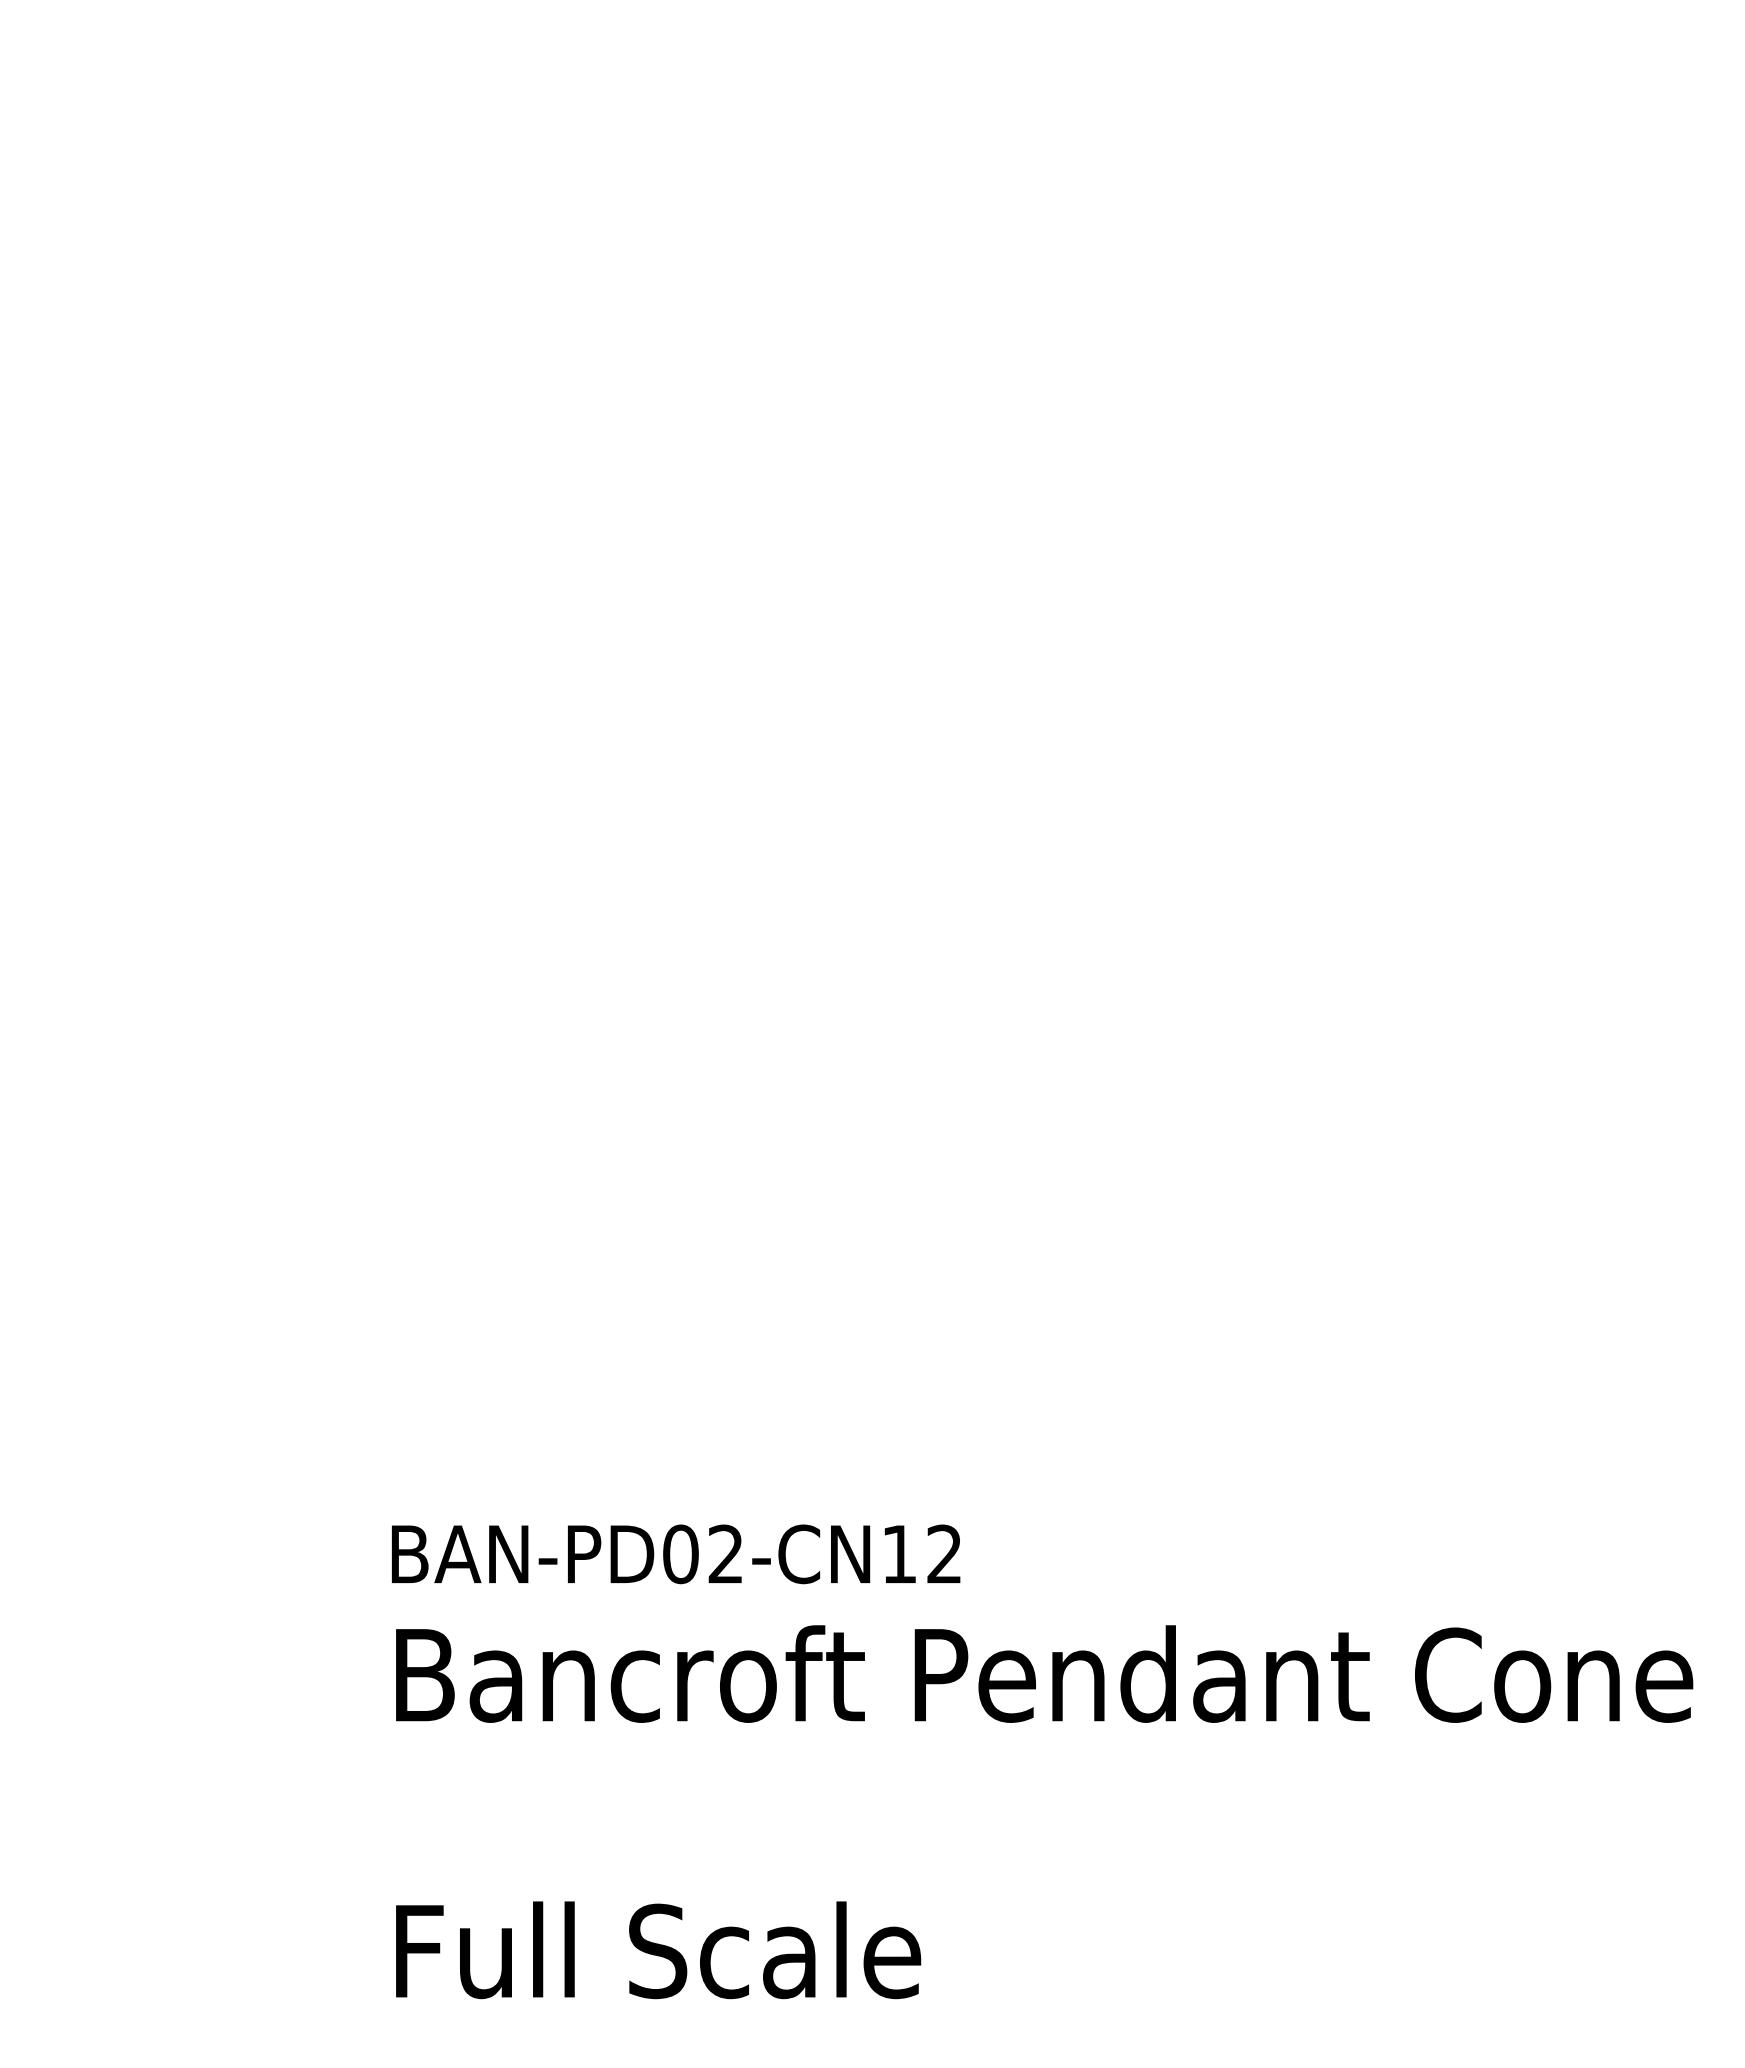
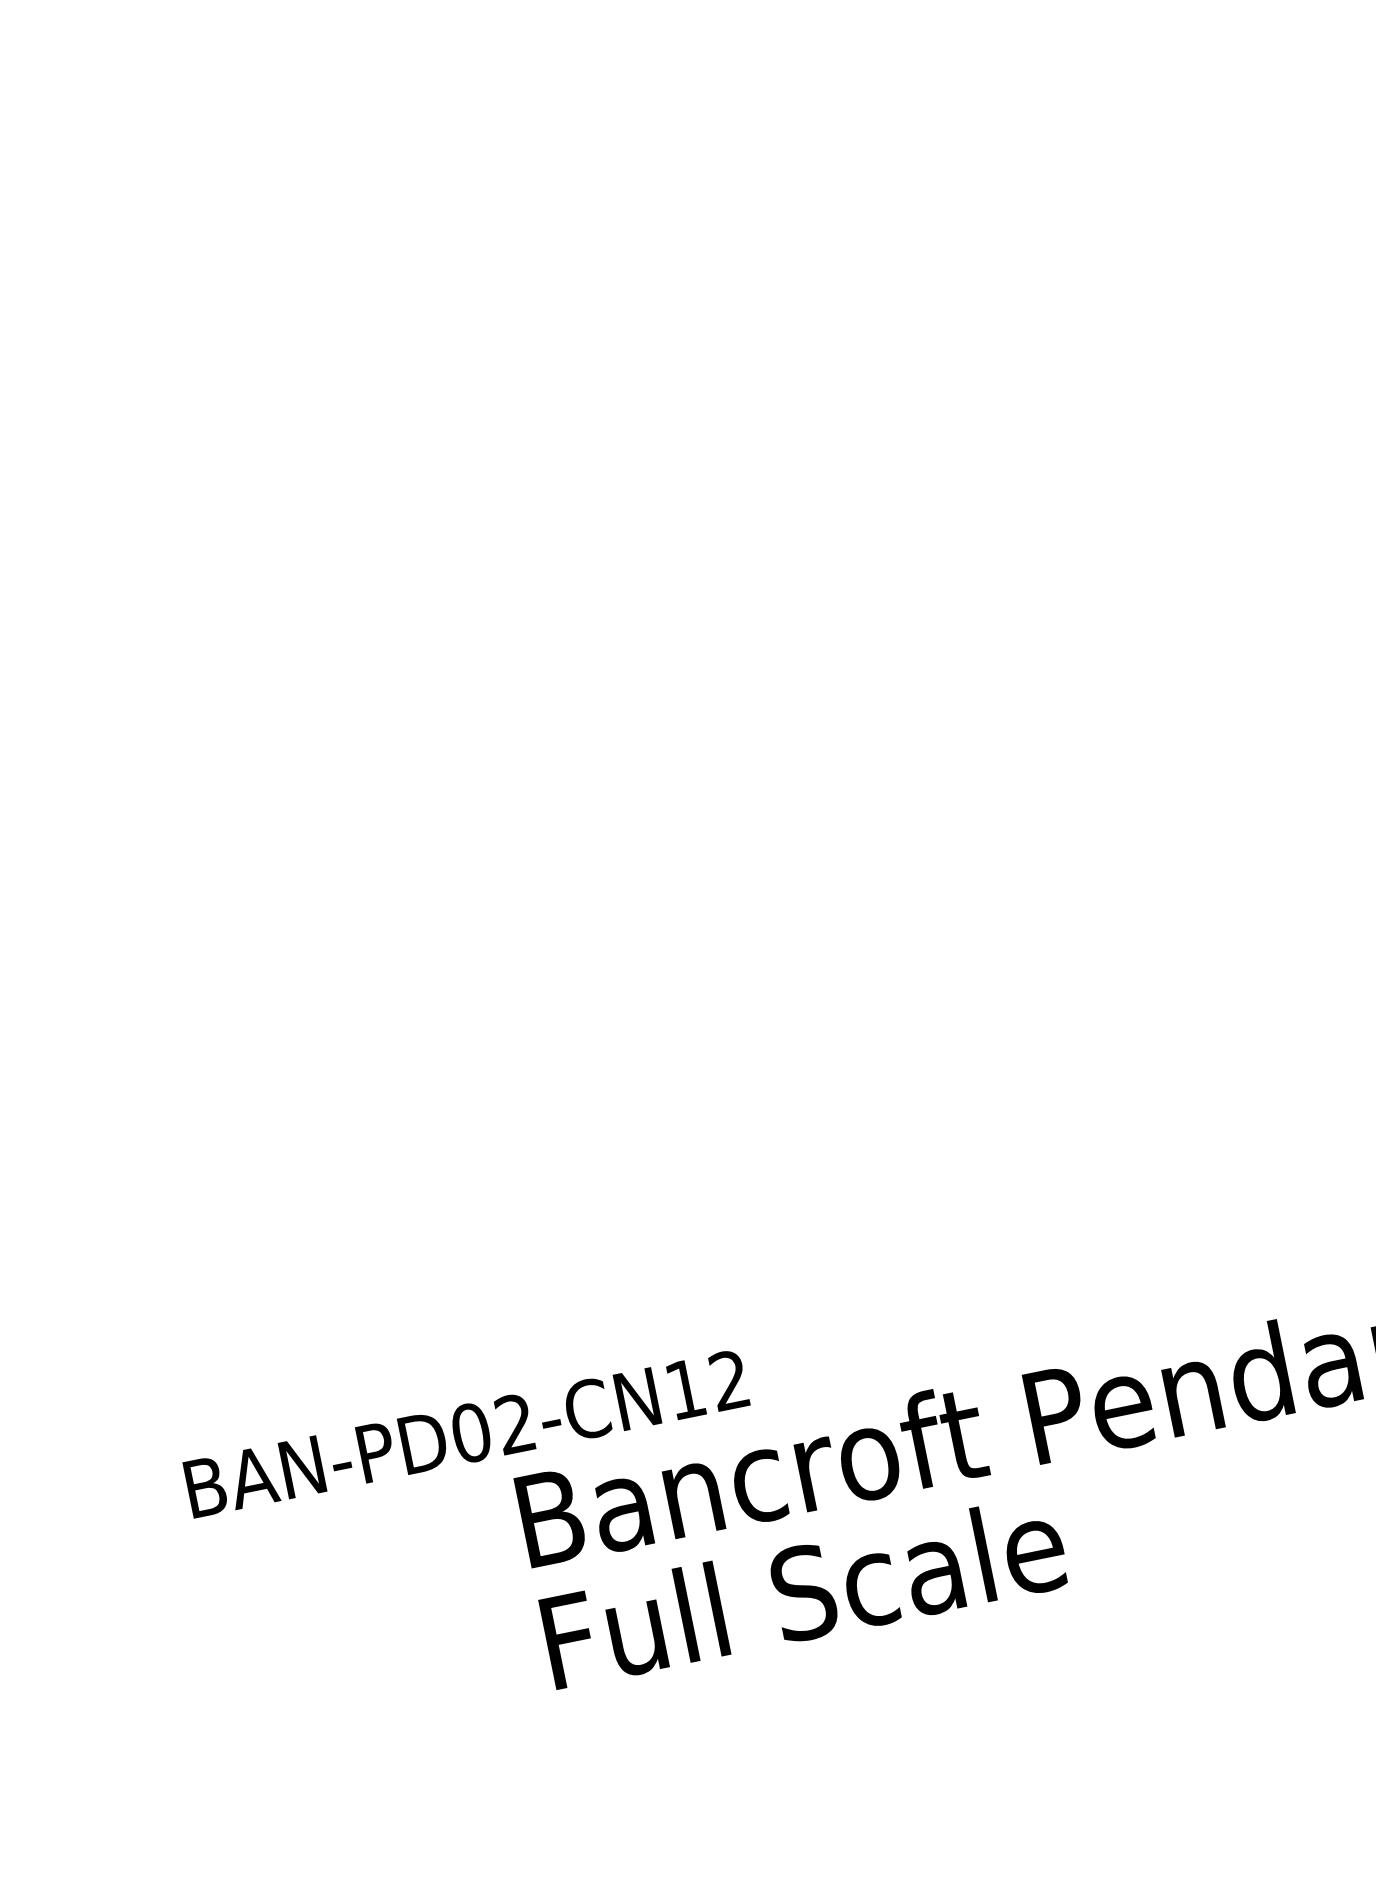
text: (676, 1554) -> (467, 1433), moved
text: (658, 1950) -> (804, 1591), moved

